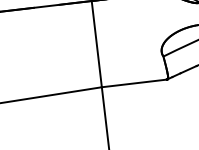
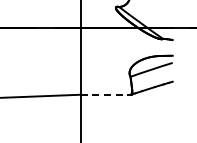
line: (135, 83) -> (106, 94), solid -> dashed

